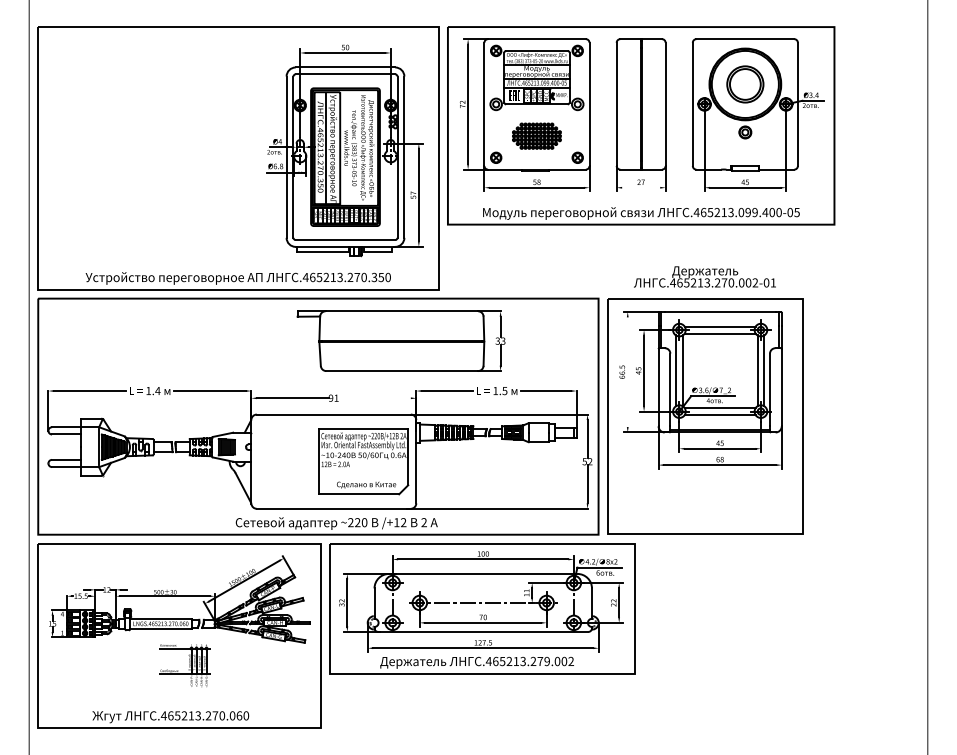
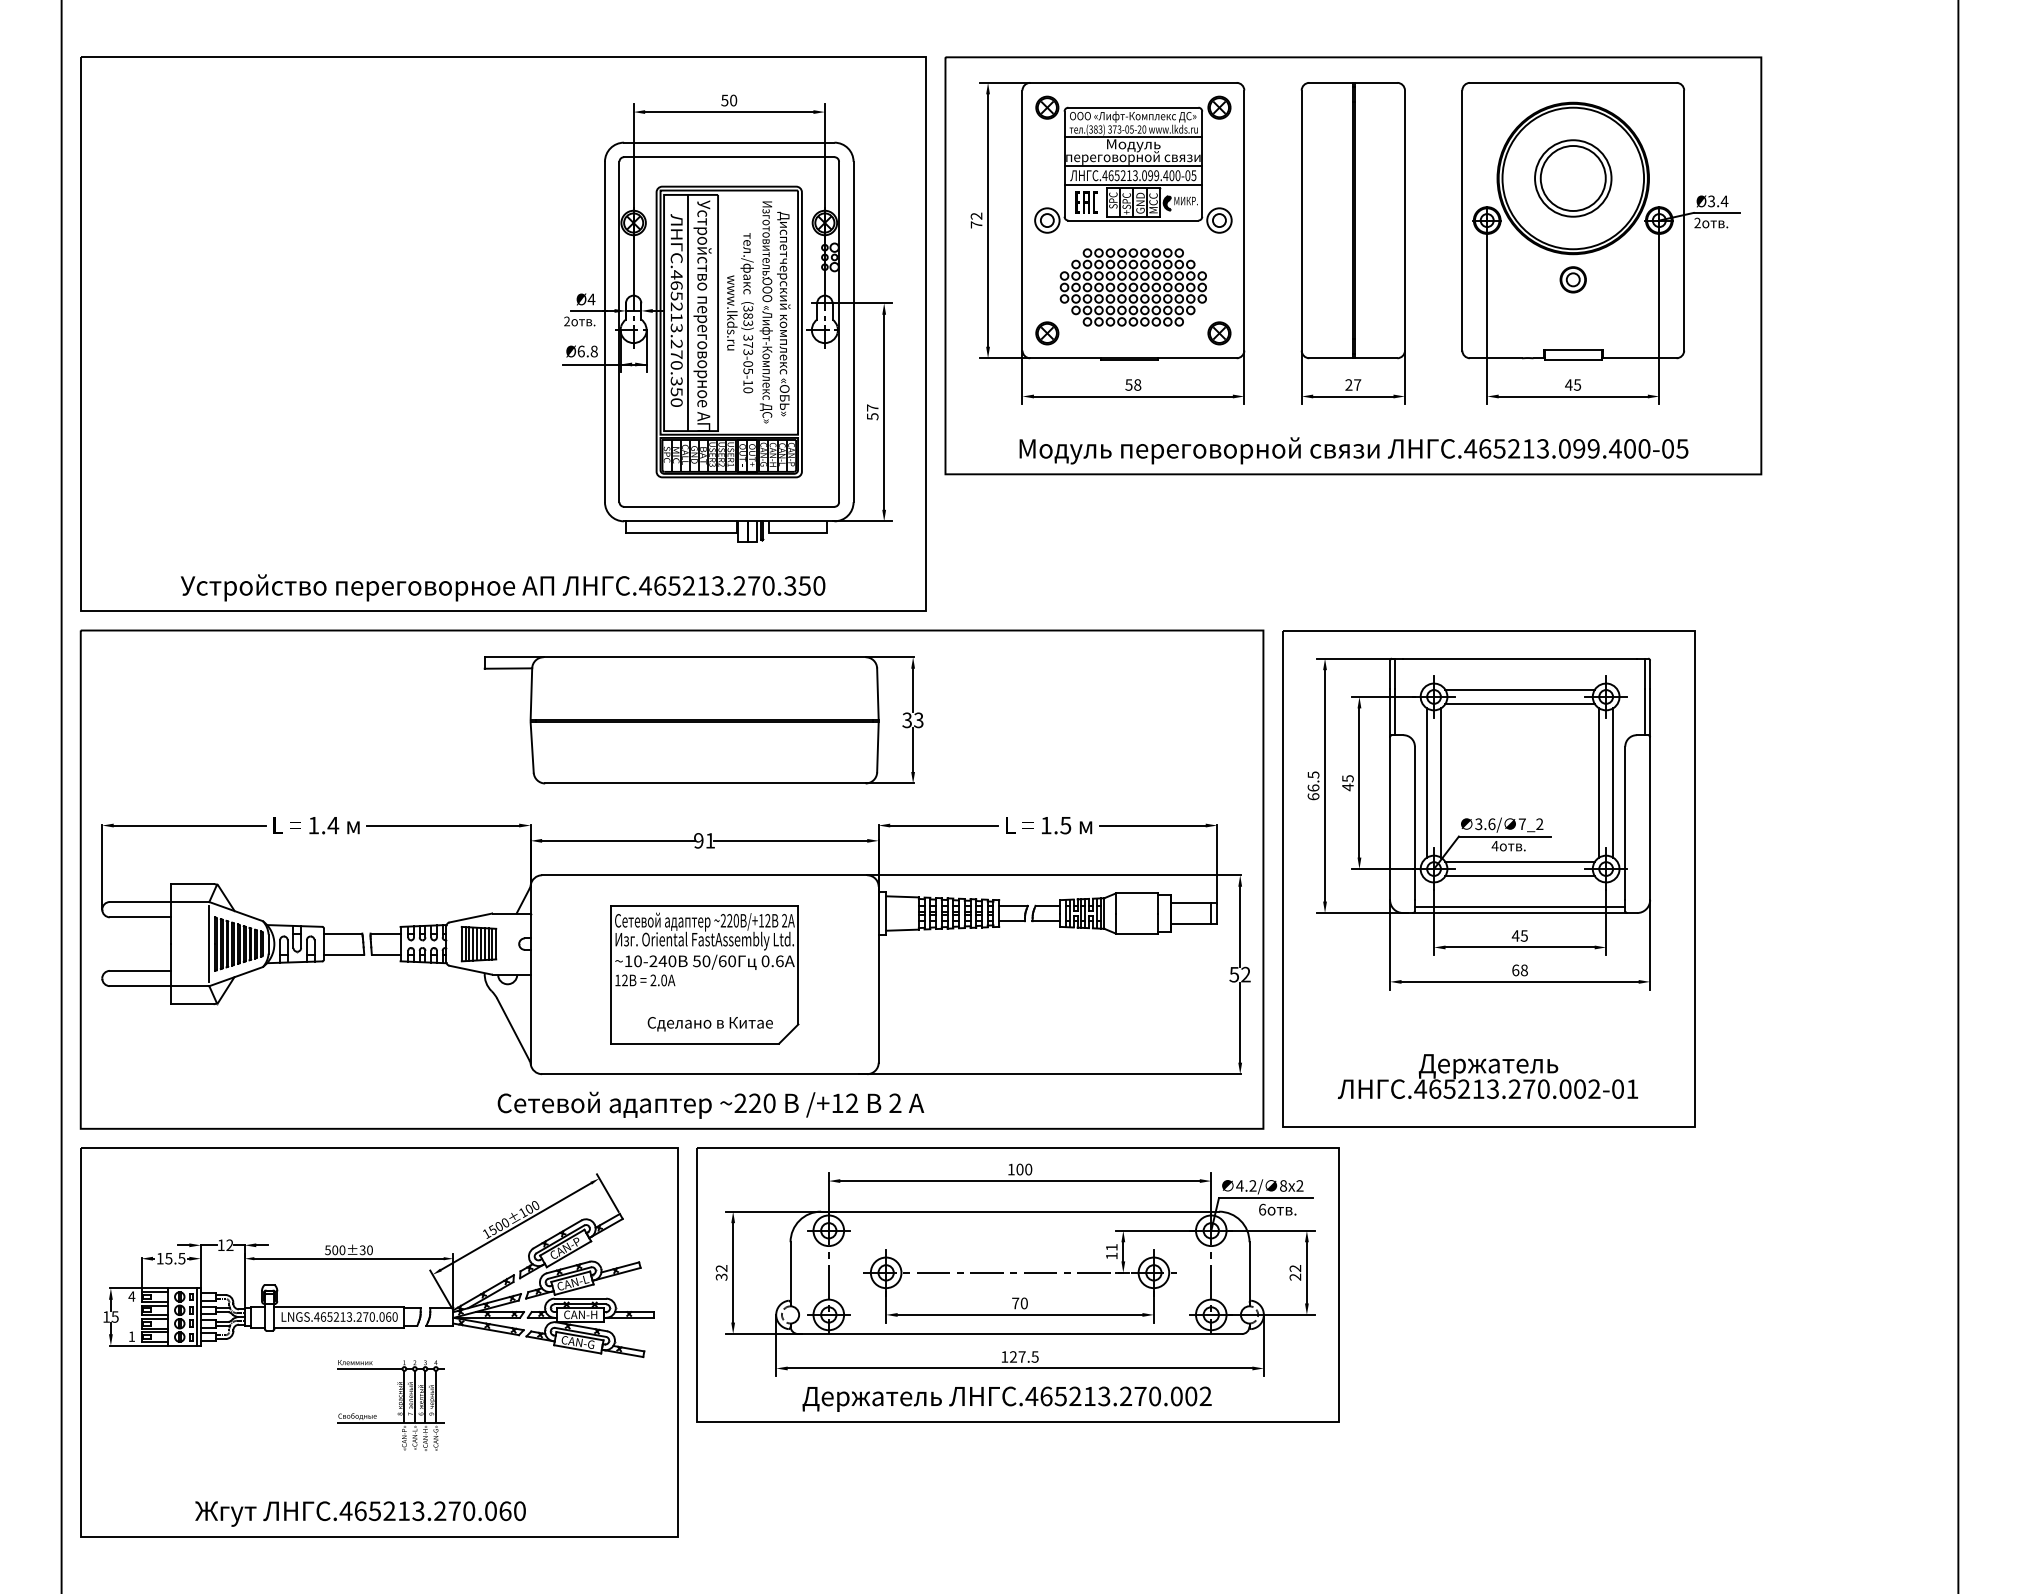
part: (536, 136) -> (1132, 288), size x1.43
line: (641, 187) -> (1354, 395), added
text: (704, 276) -> (1487, 1075), moved
part: (400, 340) -> (701, 718), moved
line: (627, 372) -> (1324, 786), added
line: (374, 398) -> (790, 841), added
part: (363, 461) -> (703, 974), moved
text: (546, 661) -> (1153, 1396), .465213.279.002 -> .465213.270.002

